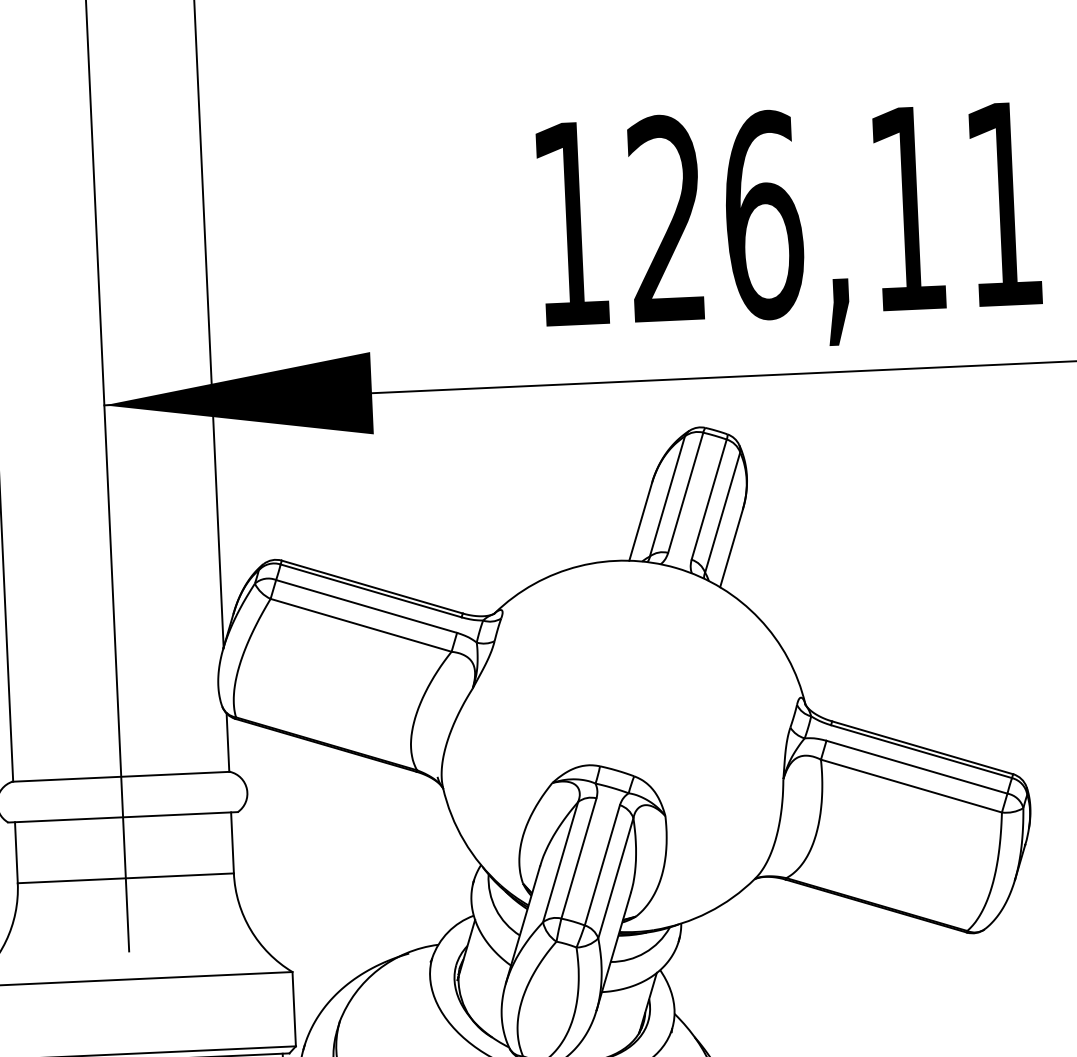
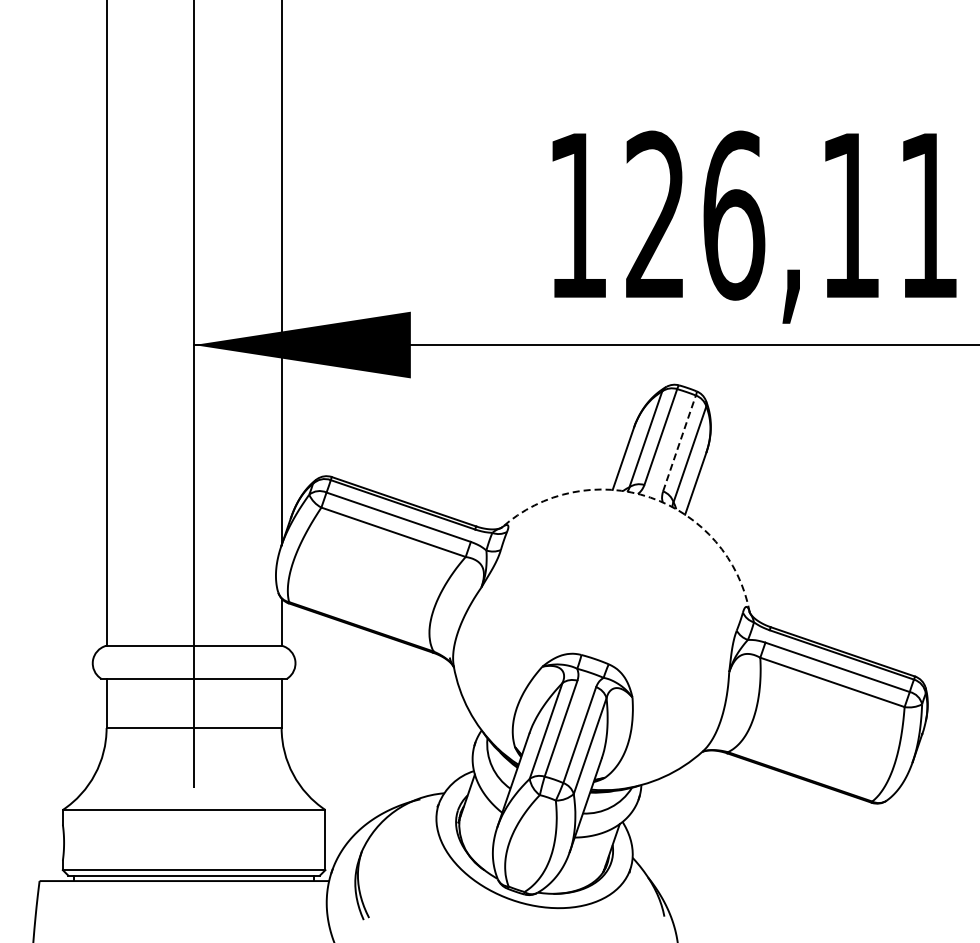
line: (709, 499) -> (679, 443), solid -> dashed
arc: (676, 567) -> (650, 497), solid -> dashed

